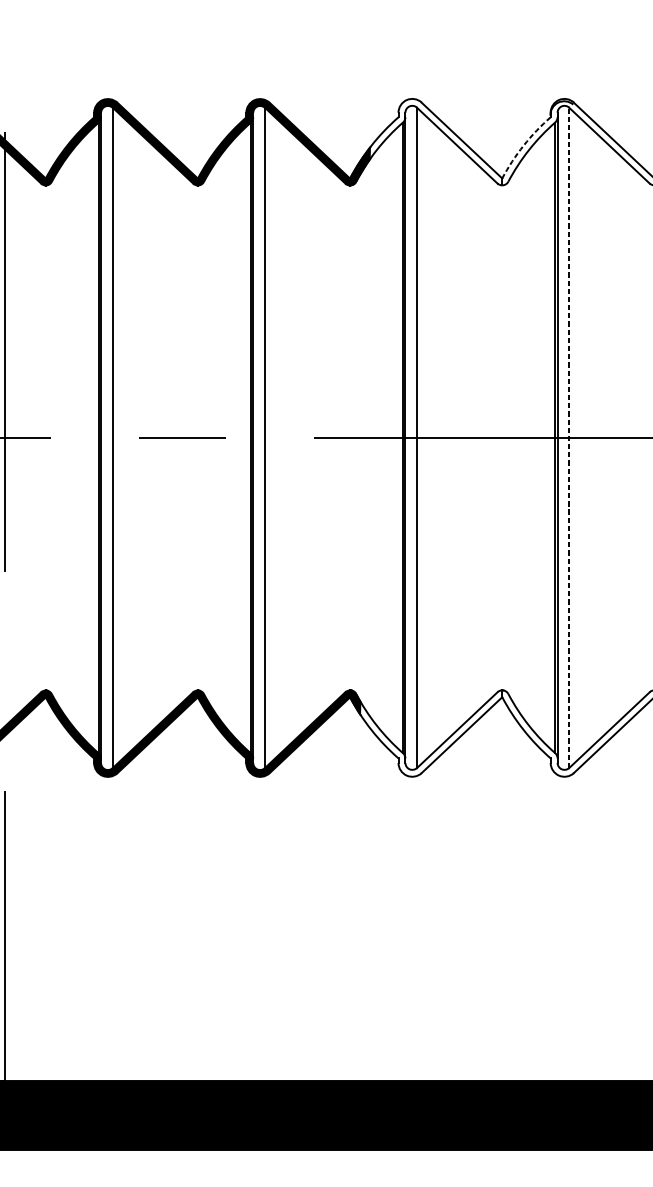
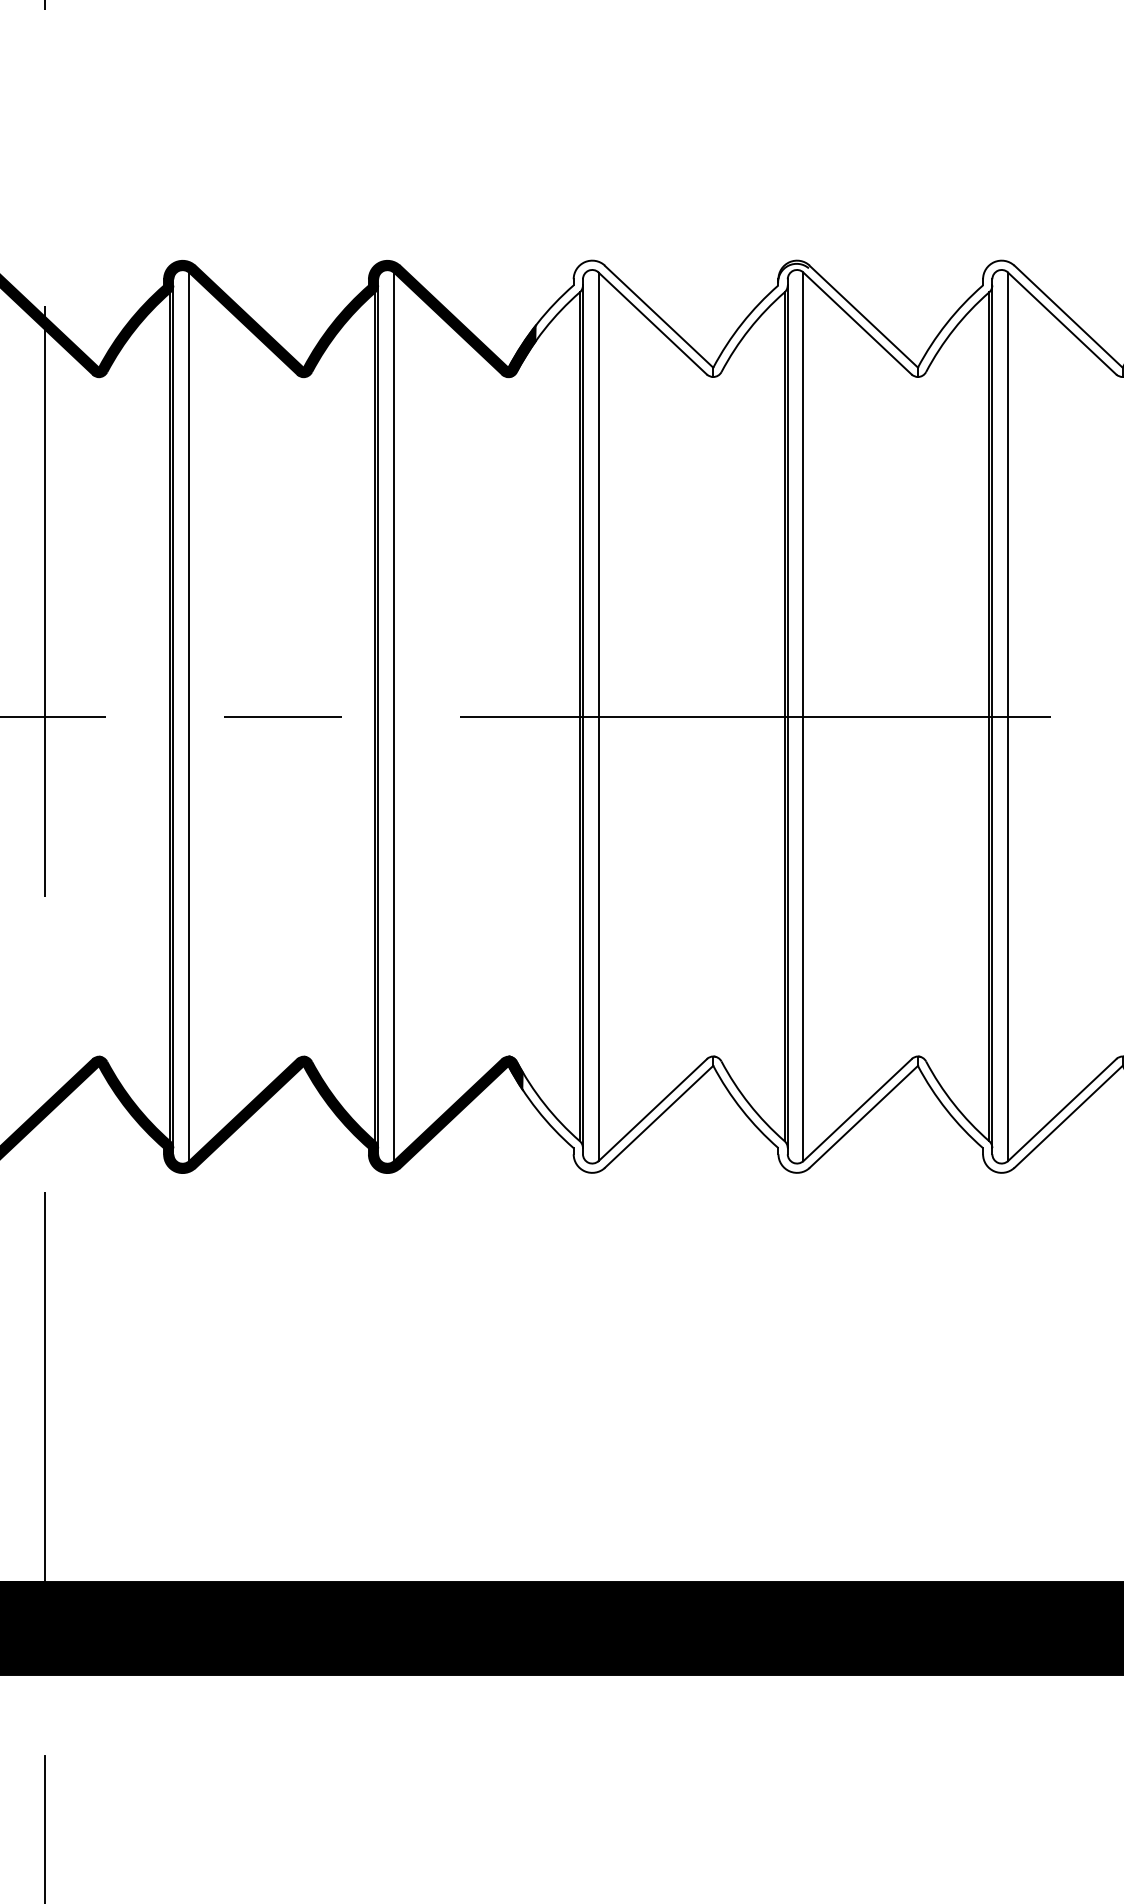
arc: (523, 145) -> (742, 323), dashed -> solid
line: (569, 437) -> (803, 716), dashed -> solid

